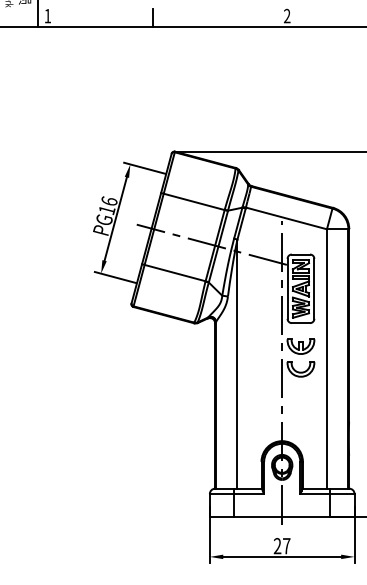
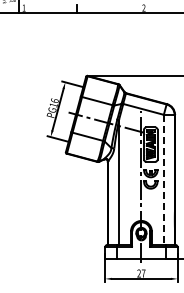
line: (326, 358) -> (163, 179), solid -> dashed

